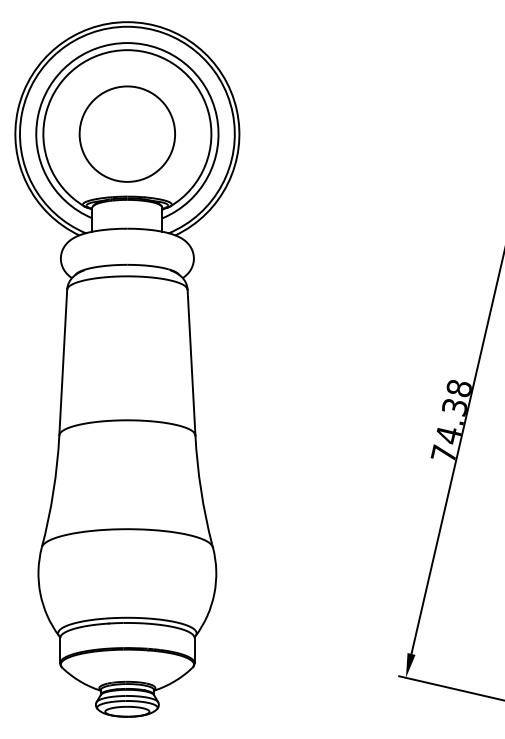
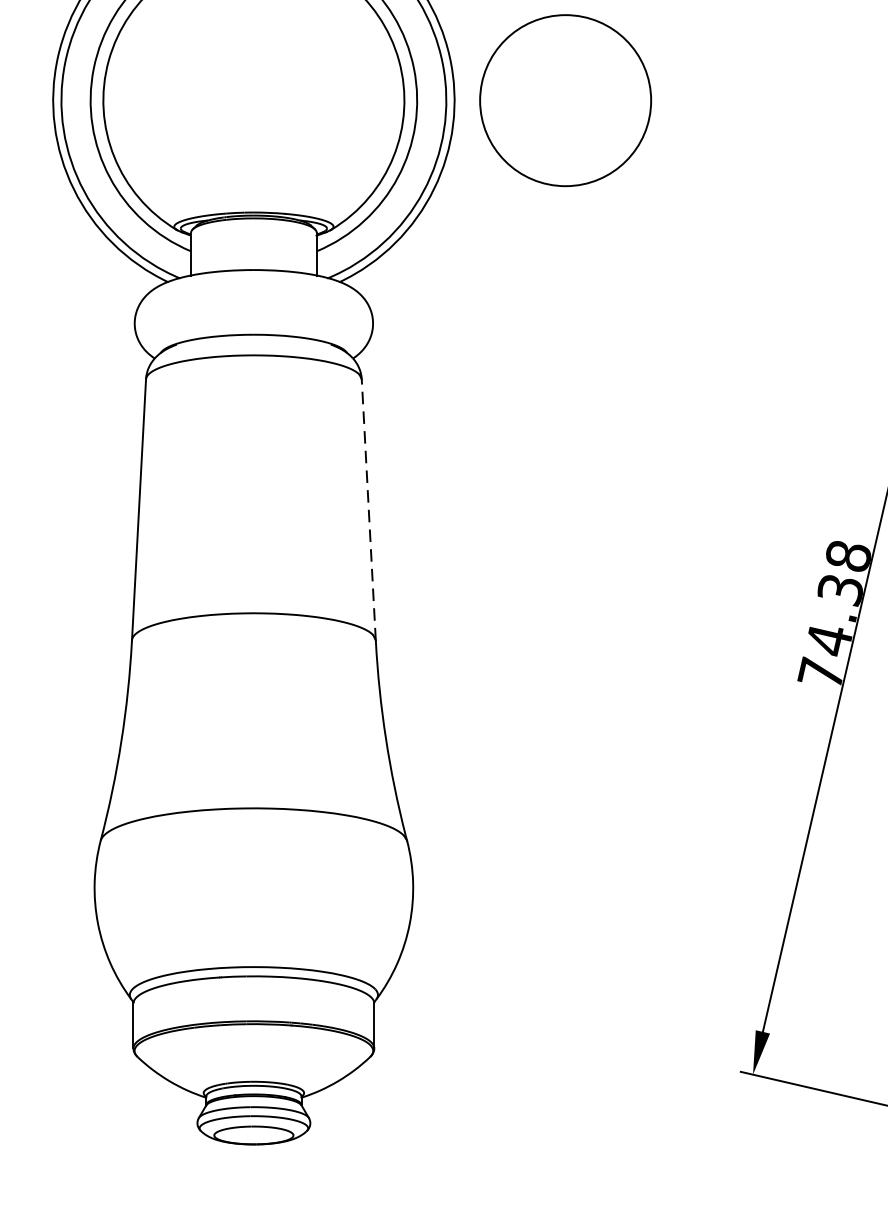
circle: (126, 133) -> (564, 99), moved
line: (191, 362) -> (368, 509), solid -> dashed

